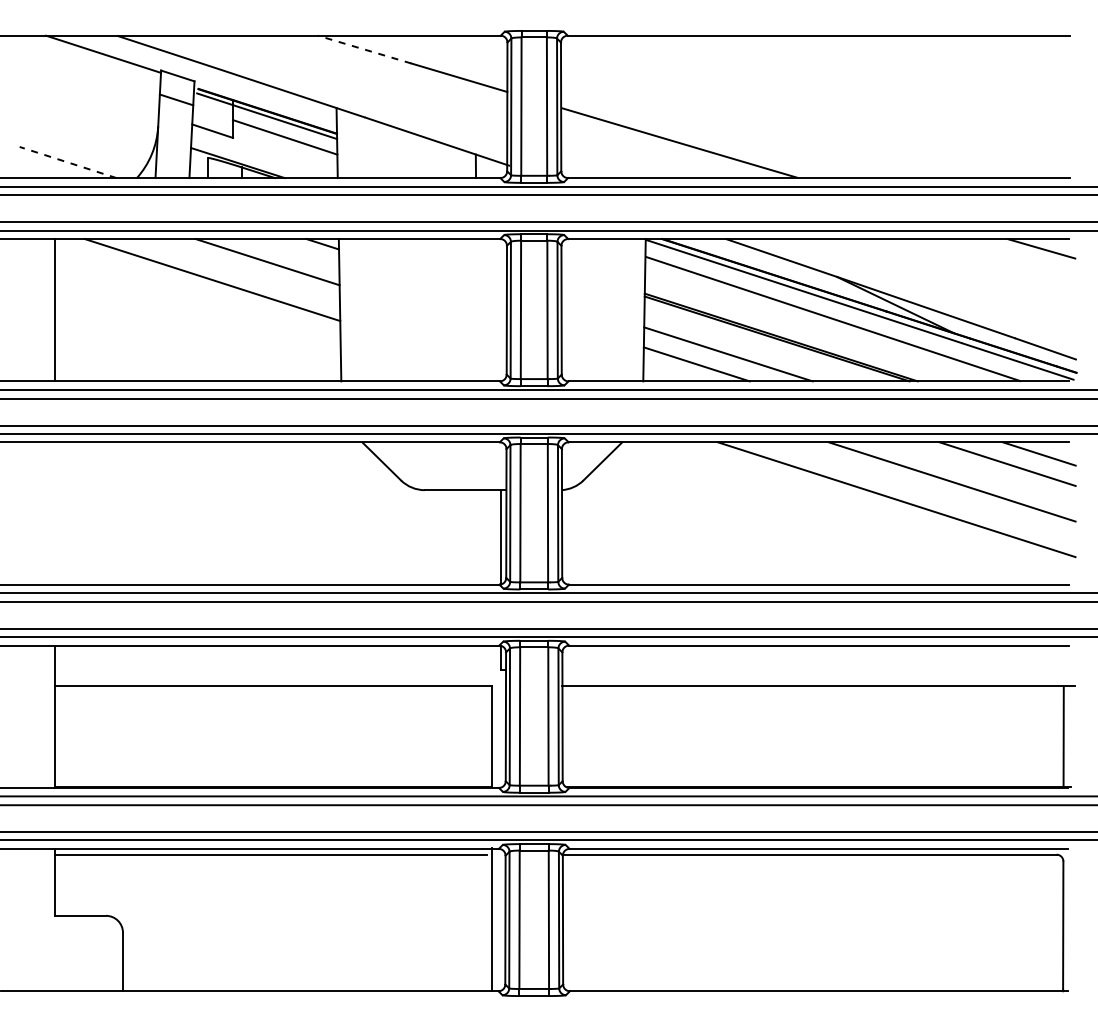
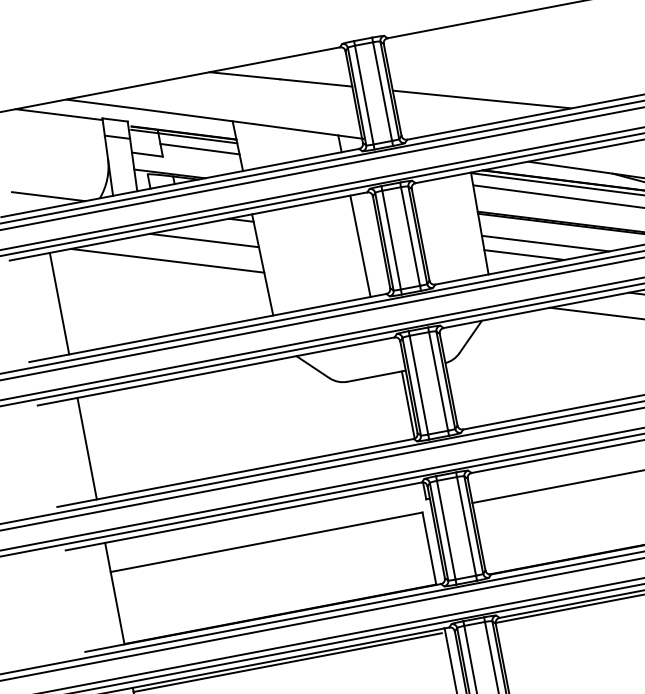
line: (364, 49) -> (244, 75), dashed -> solid
line: (68, 162) -> (48, 196), dashed -> solid
line: (476, 310) -> (360, 246), added
line: (55, 513) -> (87, 448), added

